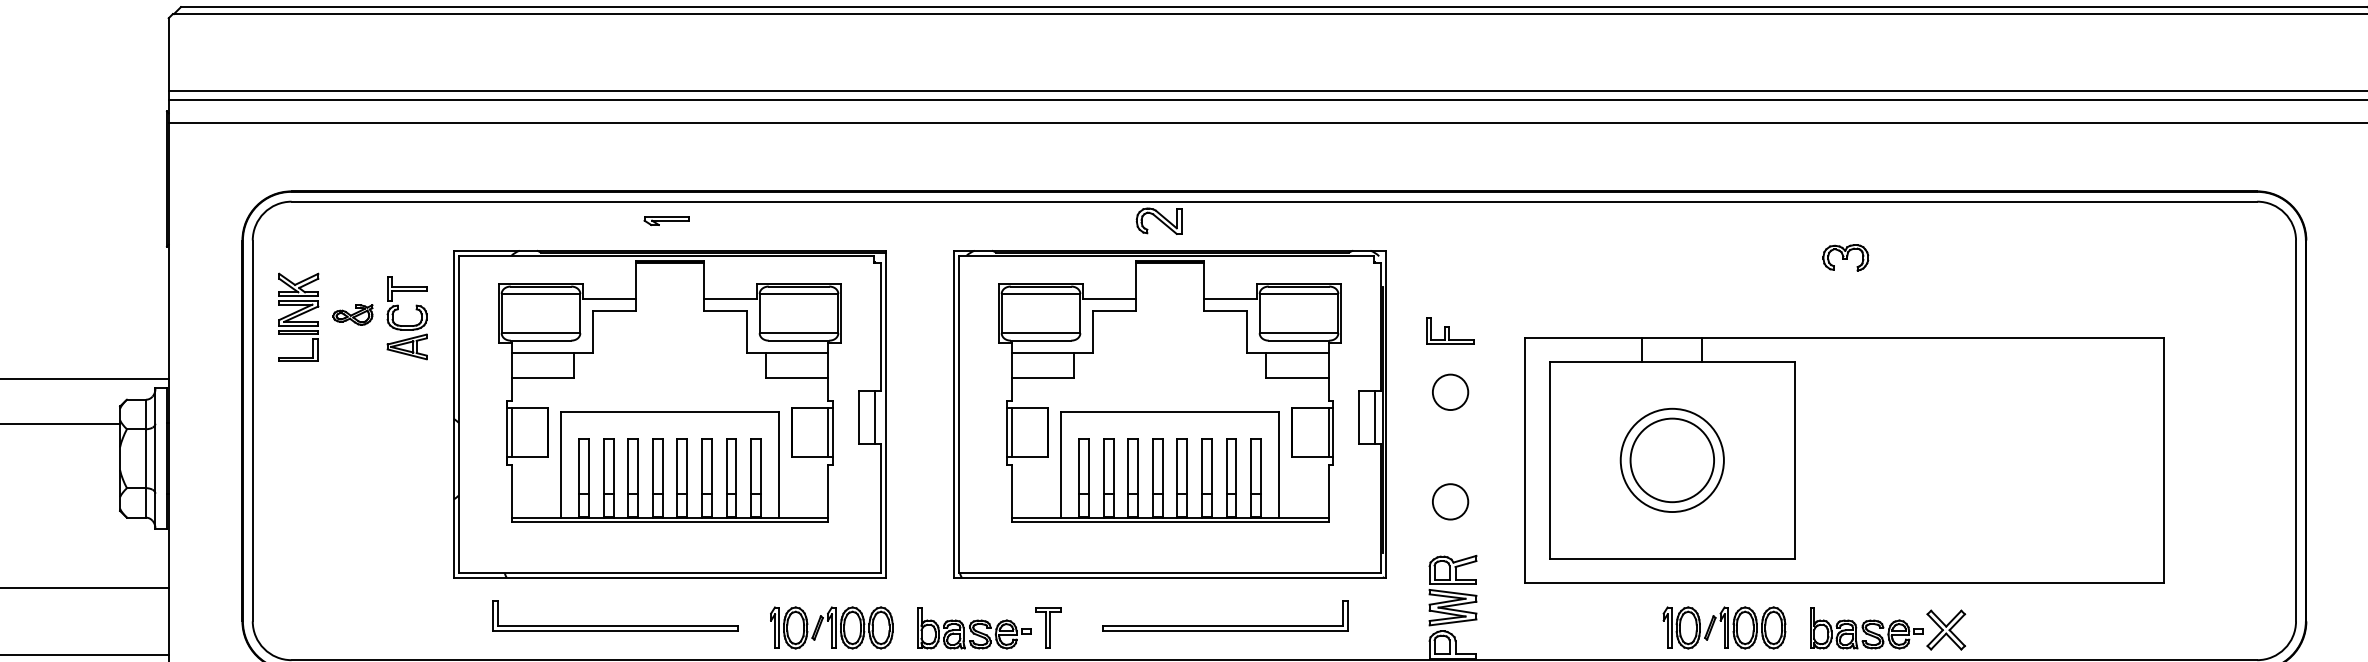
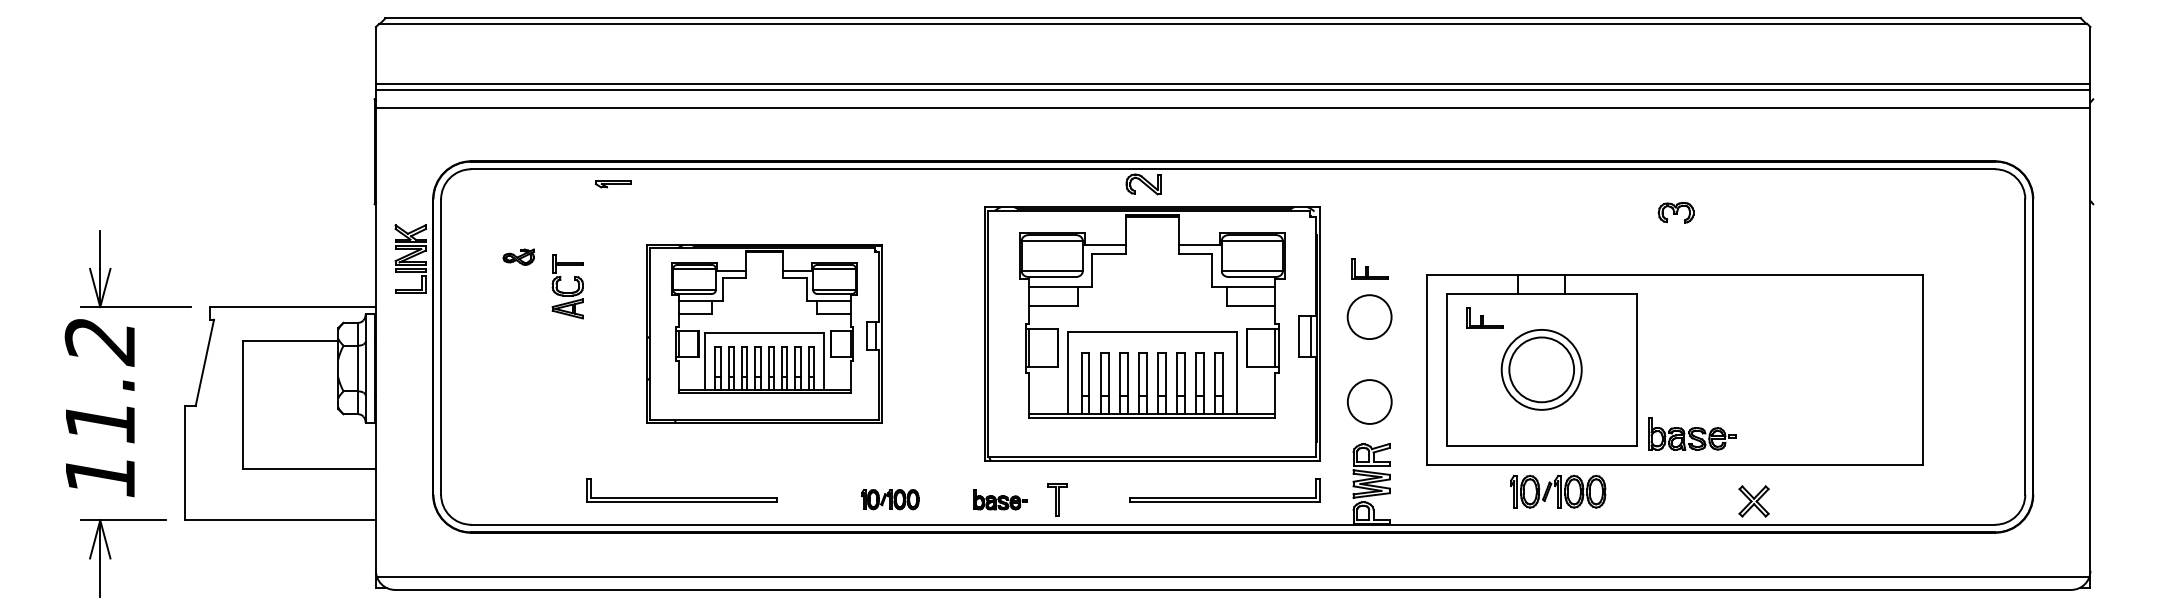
part: (665, 221) -> (612, 184), moved
part: (298, 316) -> (410, 258), moved
part: (406, 318) -> (567, 286), moved
circle: (1450, 391) -> (1369, 316), size x1.6
part: (1598, 392) -> (1484, 317), added
part: (669, 413) -> (764, 333), size x0.7
circle: (1450, 501) -> (1369, 401), size x1.6
part: (614, 625) -> (681, 497), moved
part: (1224, 625) -> (1224, 497), moved
part: (832, 627) -> (890, 499), size x0.6
part: (974, 627) -> (1000, 499), size x0.6
part: (1724, 627) -> (1558, 491), moved
part: (1866, 627) -> (1692, 433), moved

